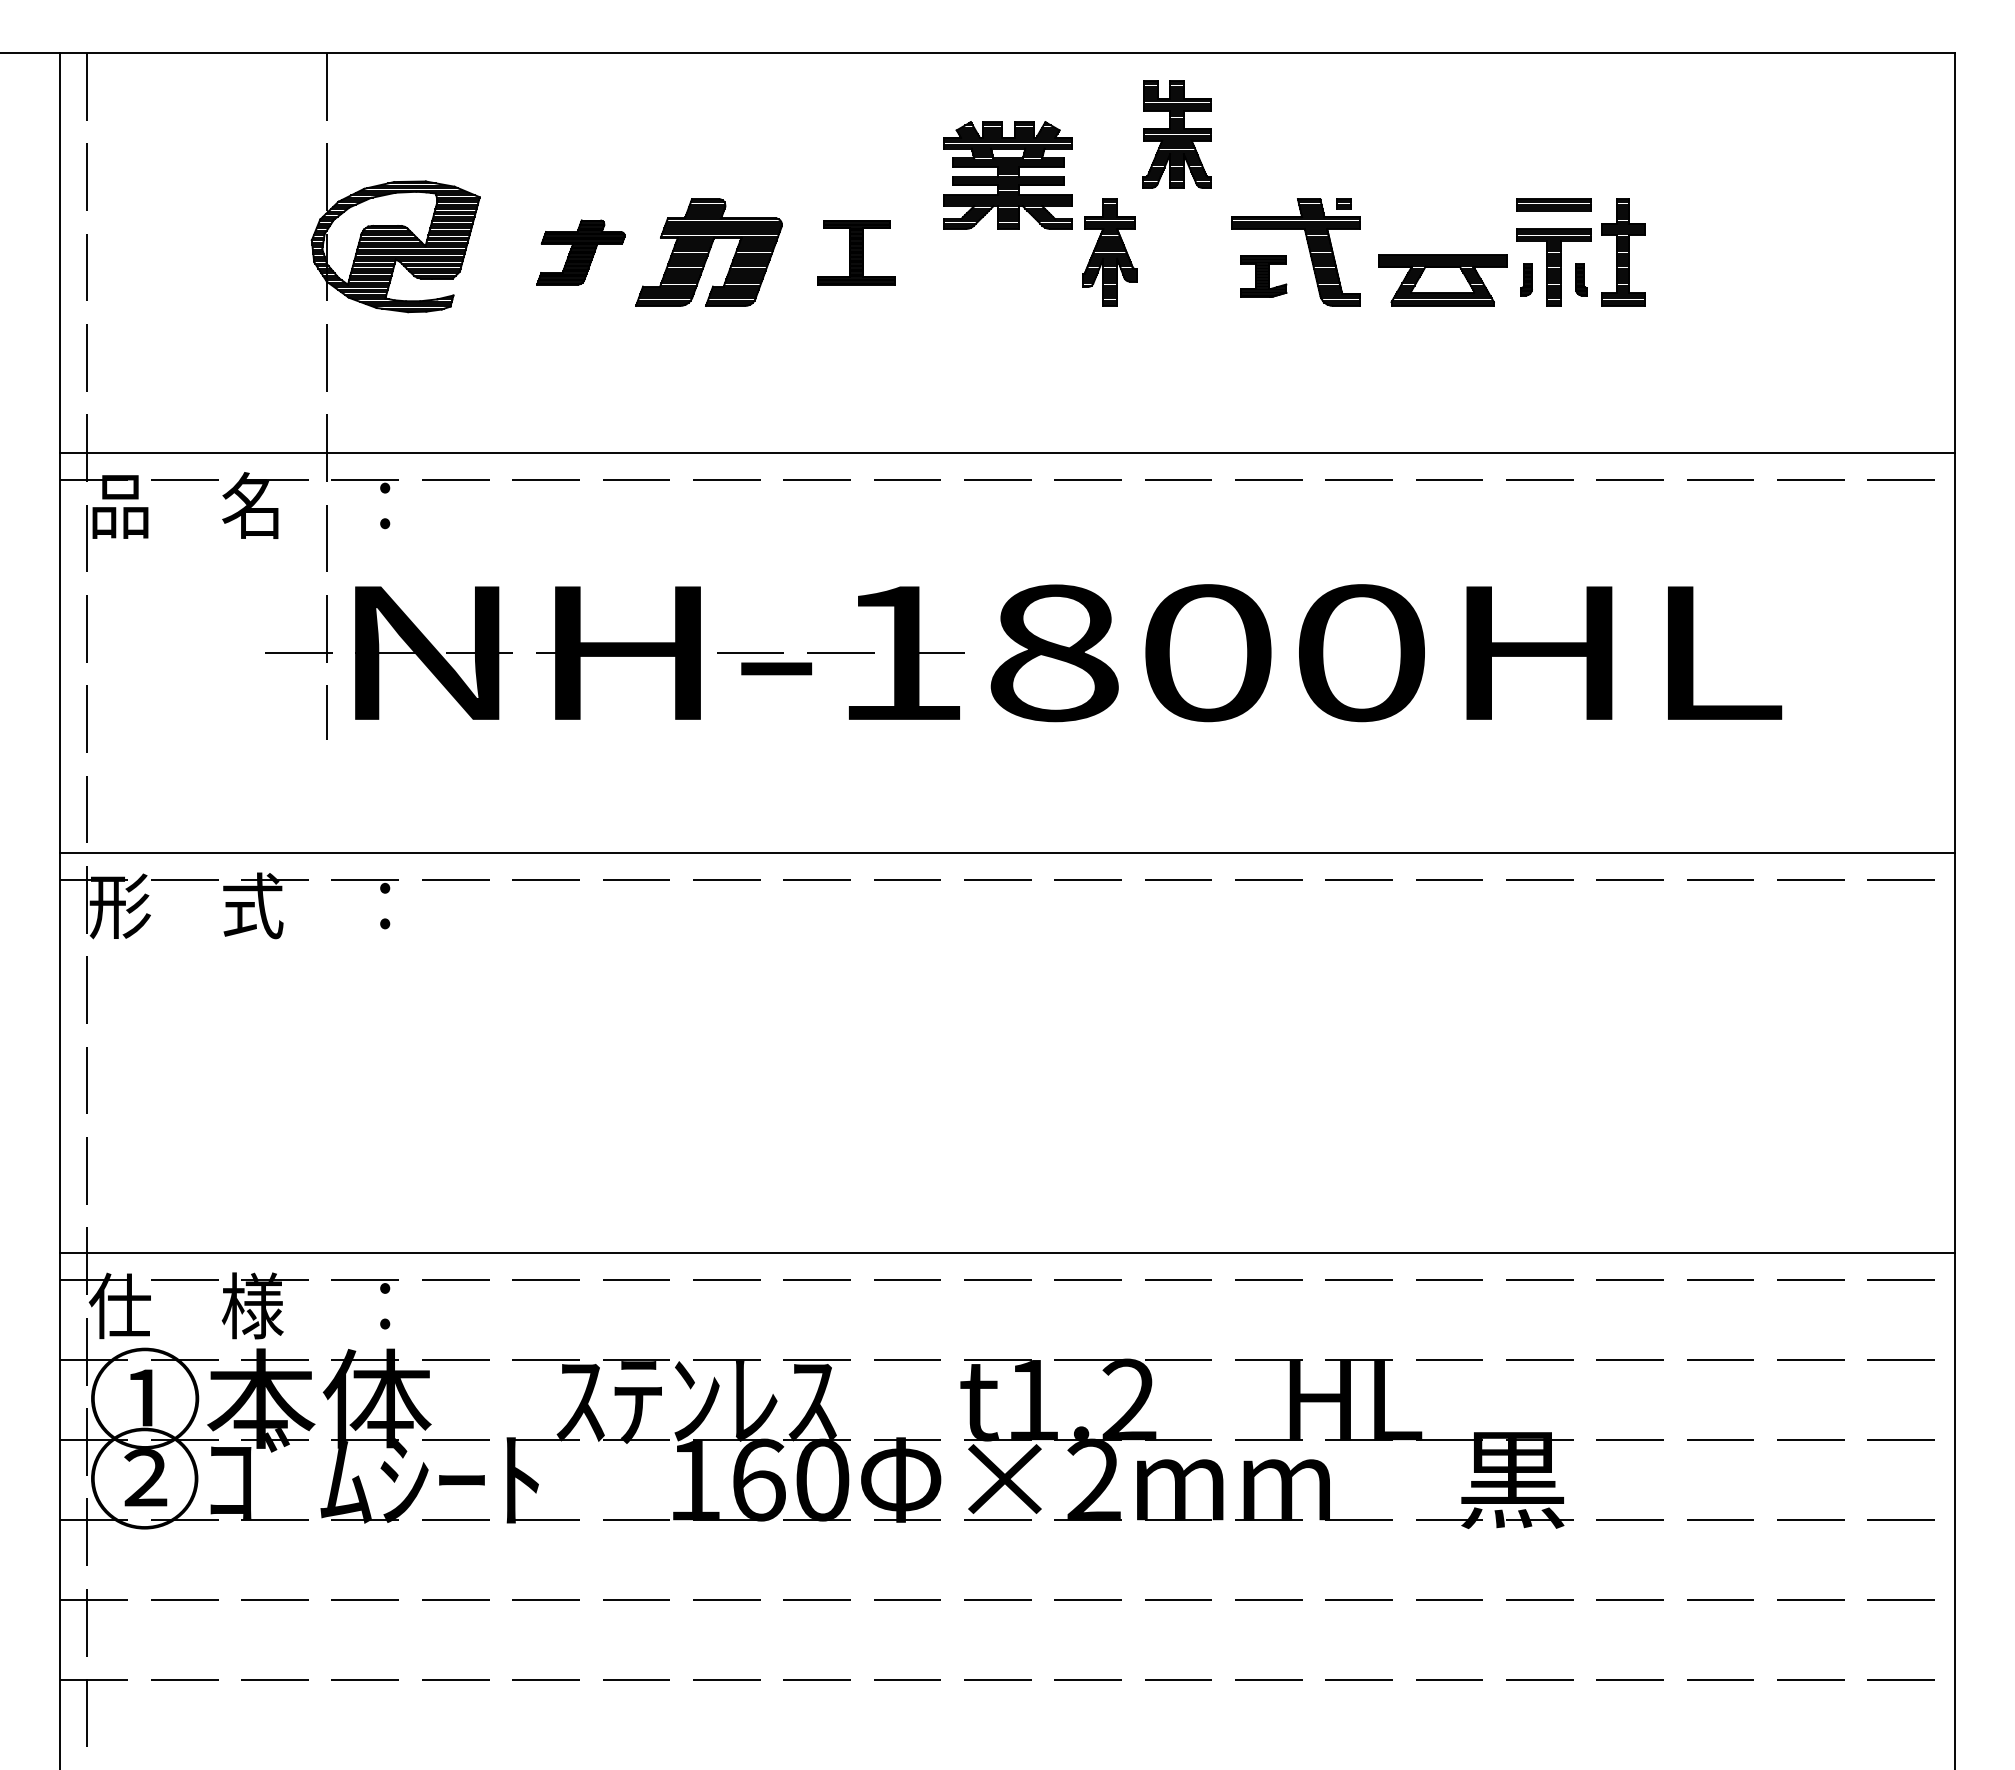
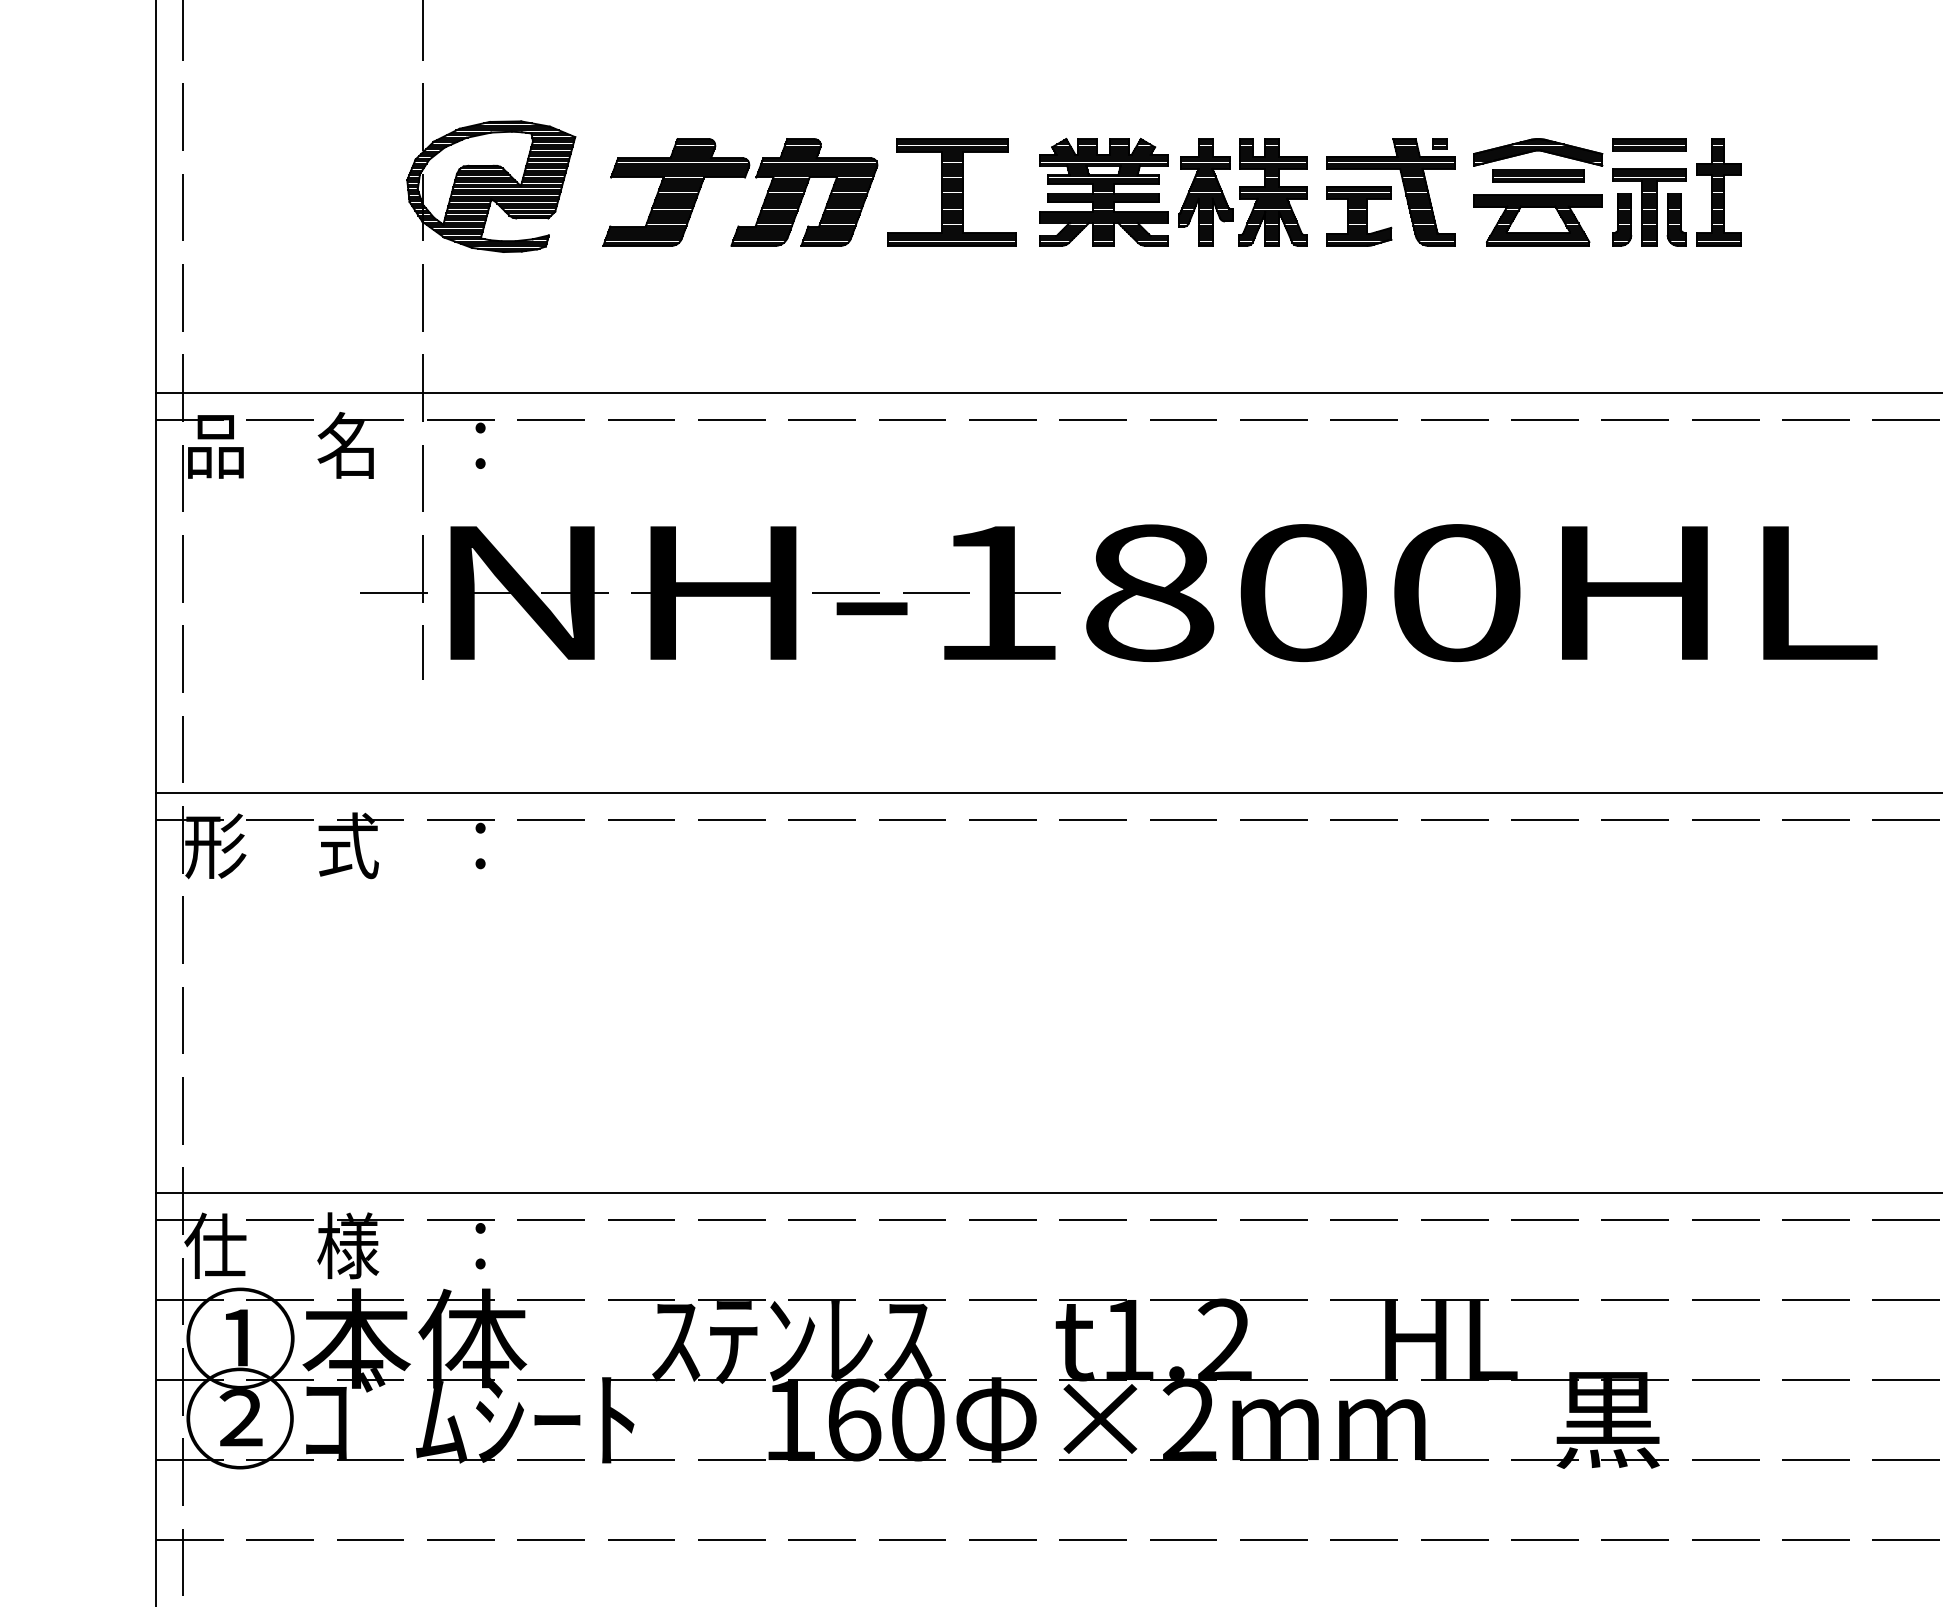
part: (1176, 134) -> (1271, 192), moved
part: (1007, 175) -> (1102, 192), moved
part: (1442, 211) -> (1537, 151), added
part: (580, 252) -> (675, 192), size x1.67
part: (856, 252) -> (951, 192), size x1.67
part: (1263, 276) -> (1358, 216), size x1.43
part: (1526, 279) -> (1621, 219), size x1.67
part: (1581, 279) -> (1676, 219), size x1.67

